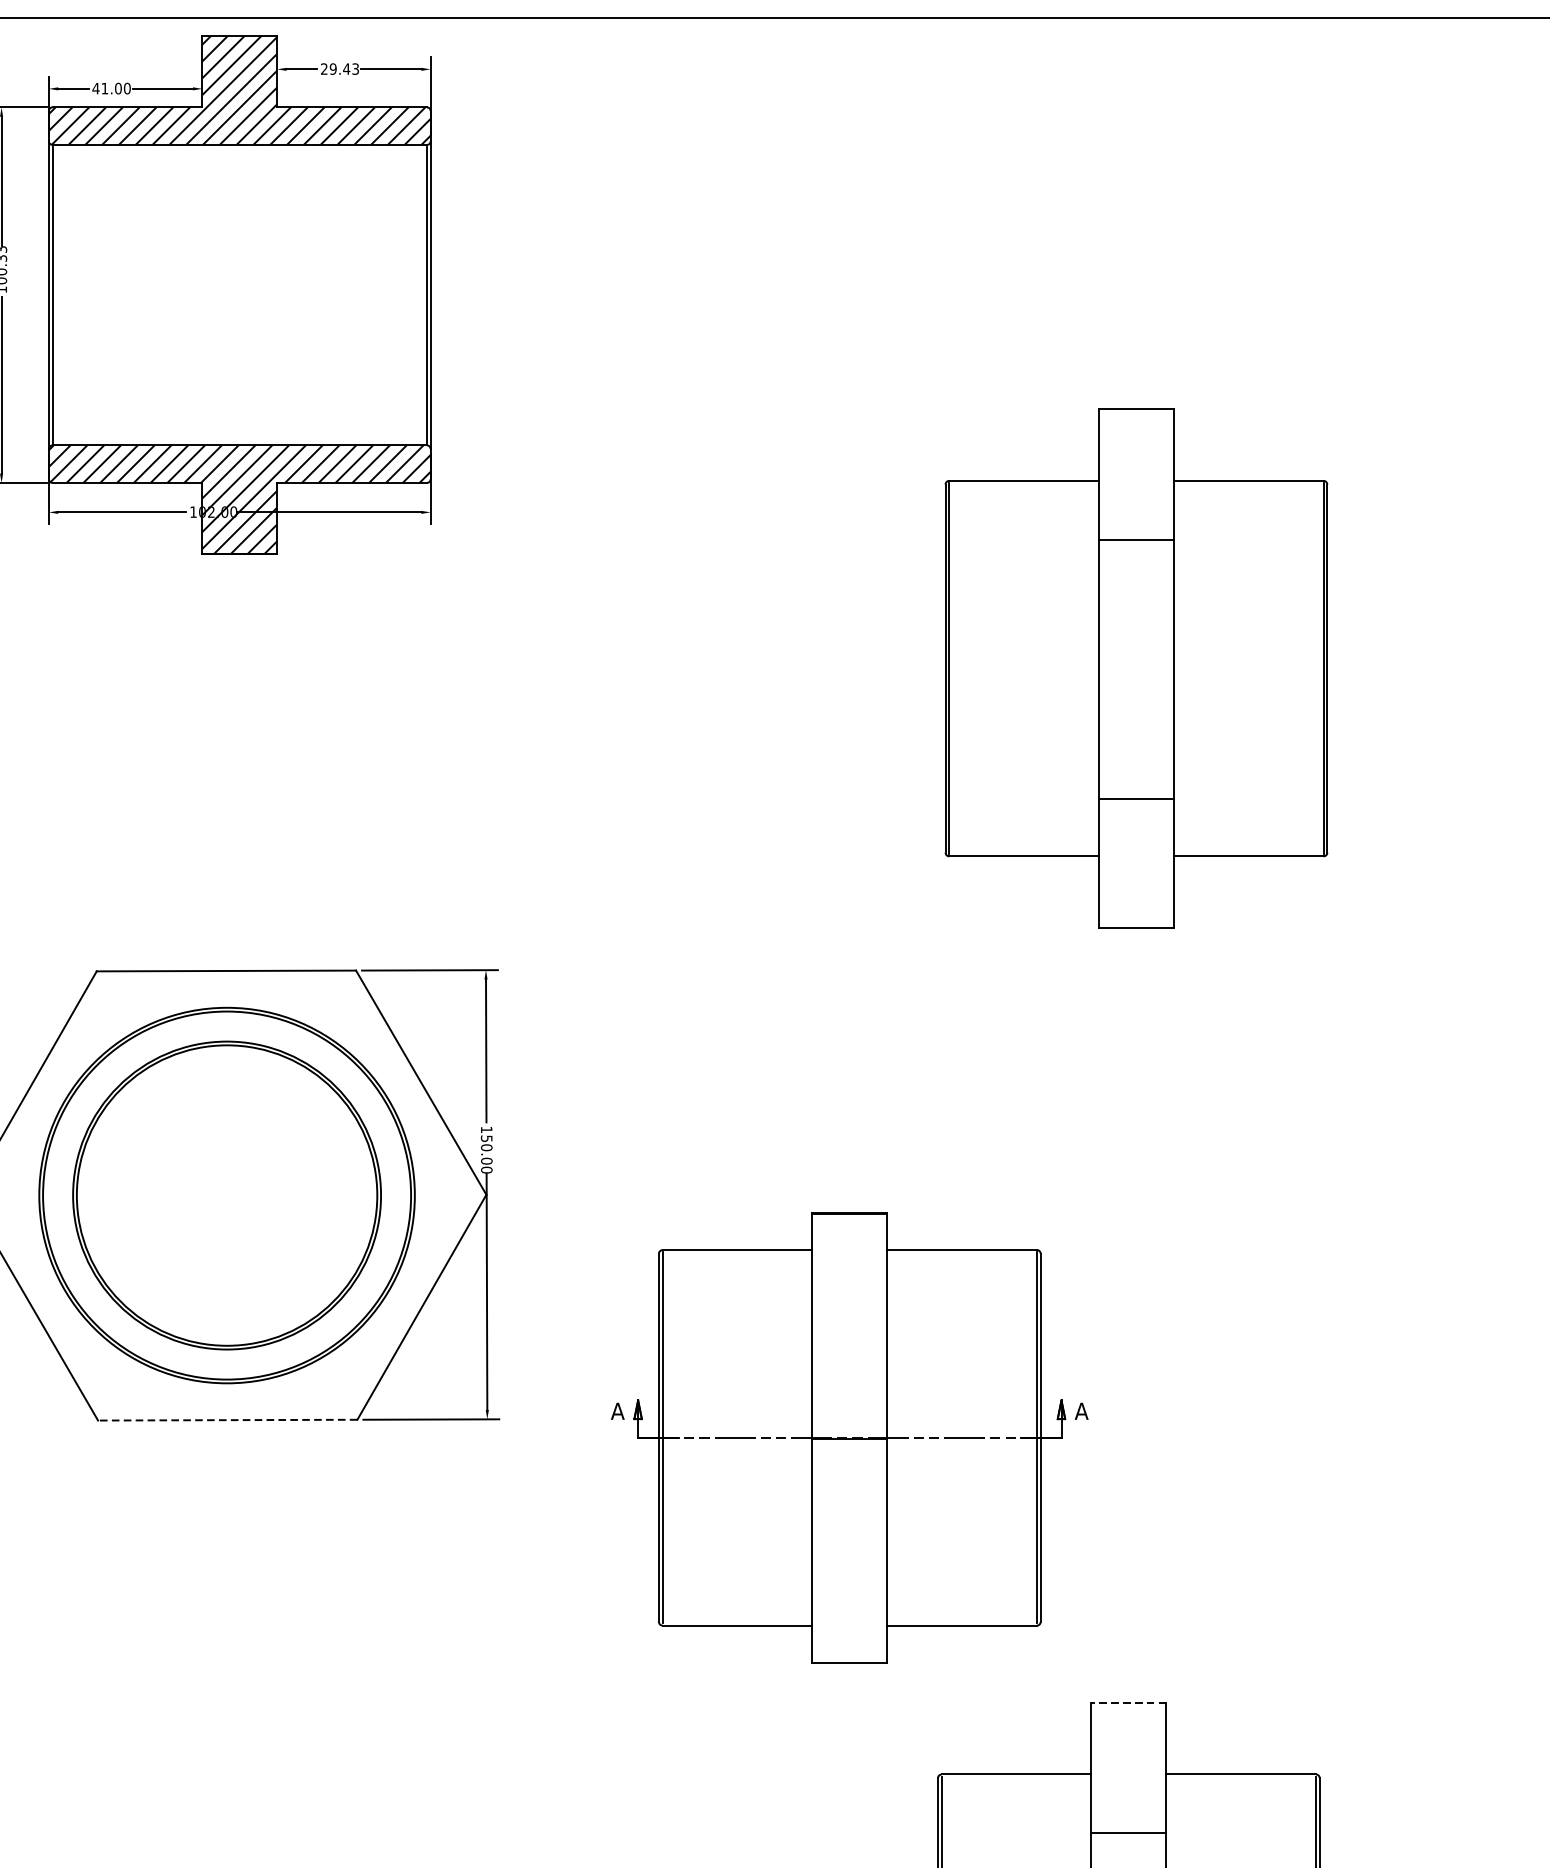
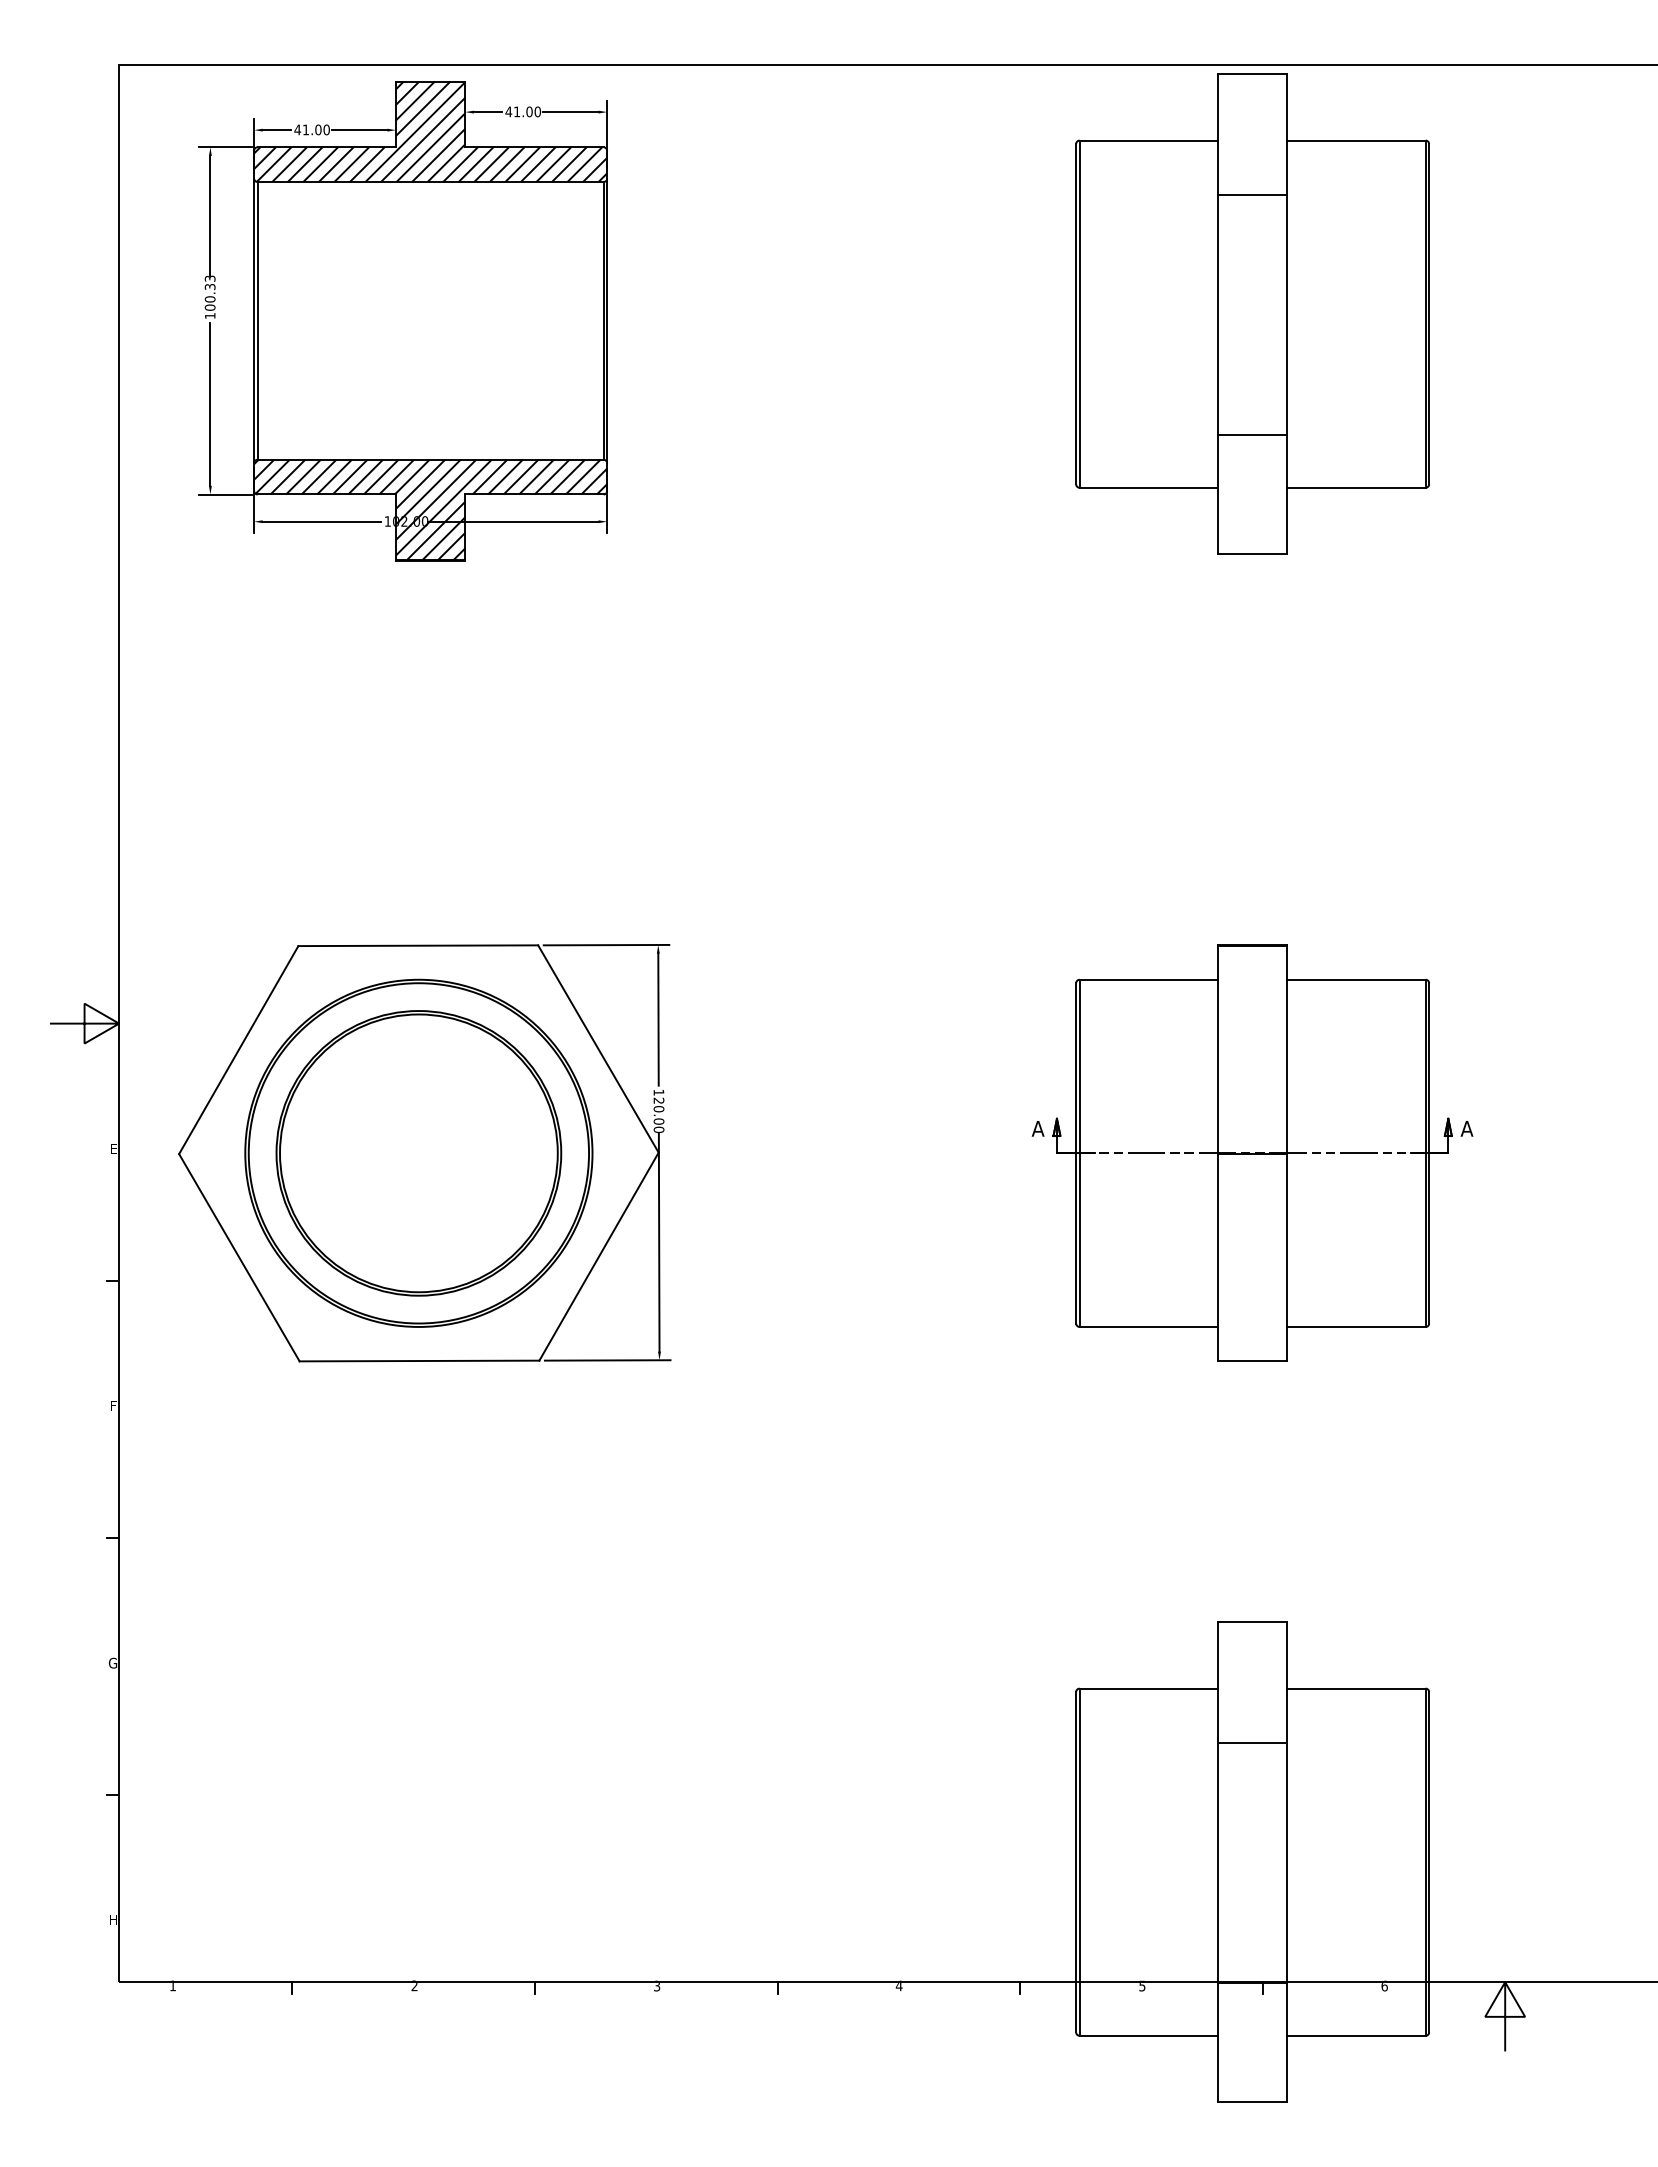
text: (340, 68) -> (523, 111), 29.43 -> 41.00
part: (1136, 667) -> (1252, 313), moved
text: (486, 1138) -> (658, 1100), 150.00 -> 120.00
line: (227, 1420) -> (419, 1361), dashed -> solid
part: (849, 1436) -> (1252, 1152), moved
line: (1128, 1702) -> (1252, 1622), dashed -> solid

